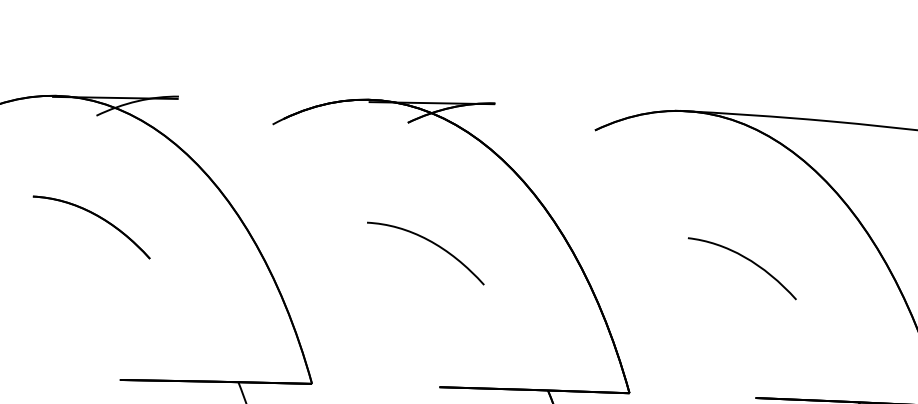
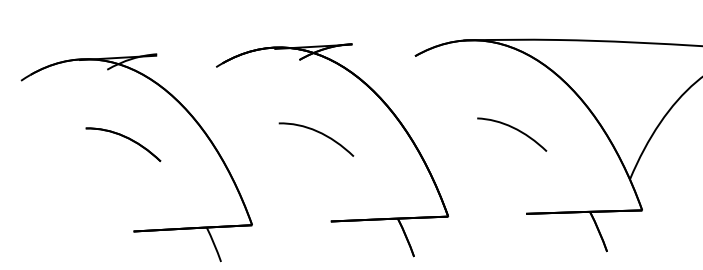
part: (95, 217) -> (125, 138), moved

